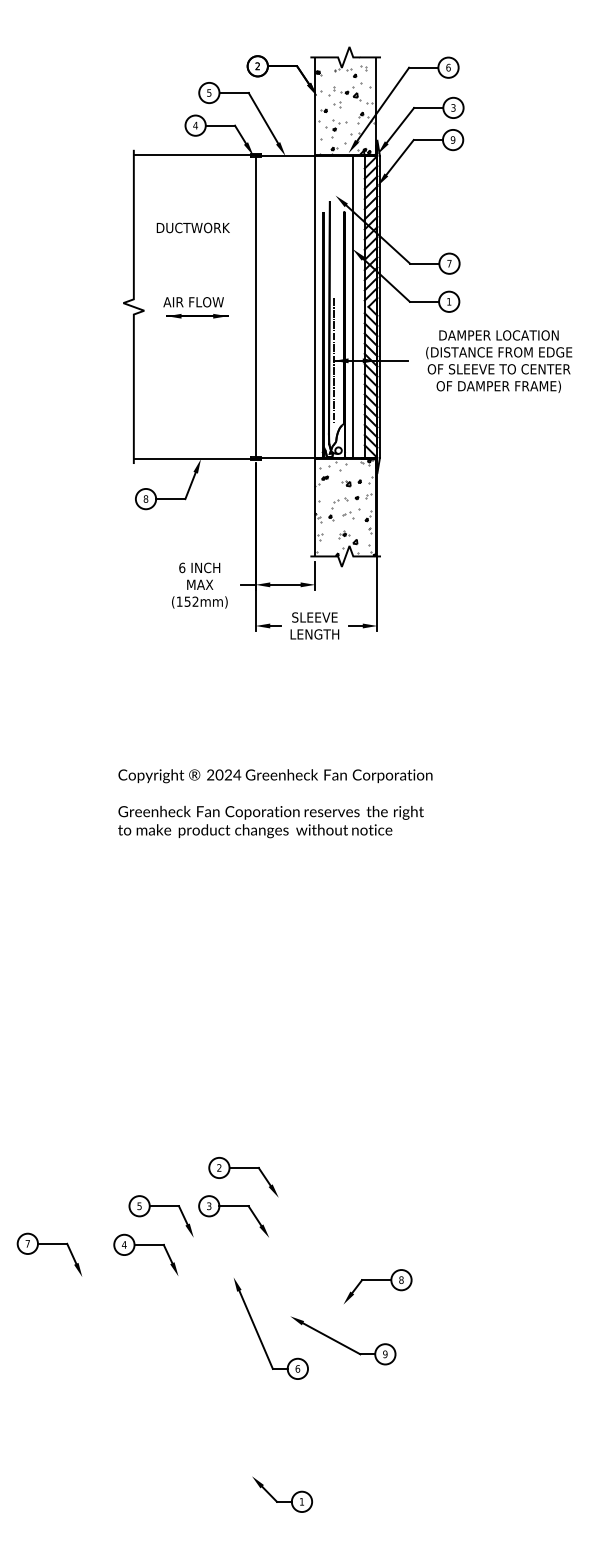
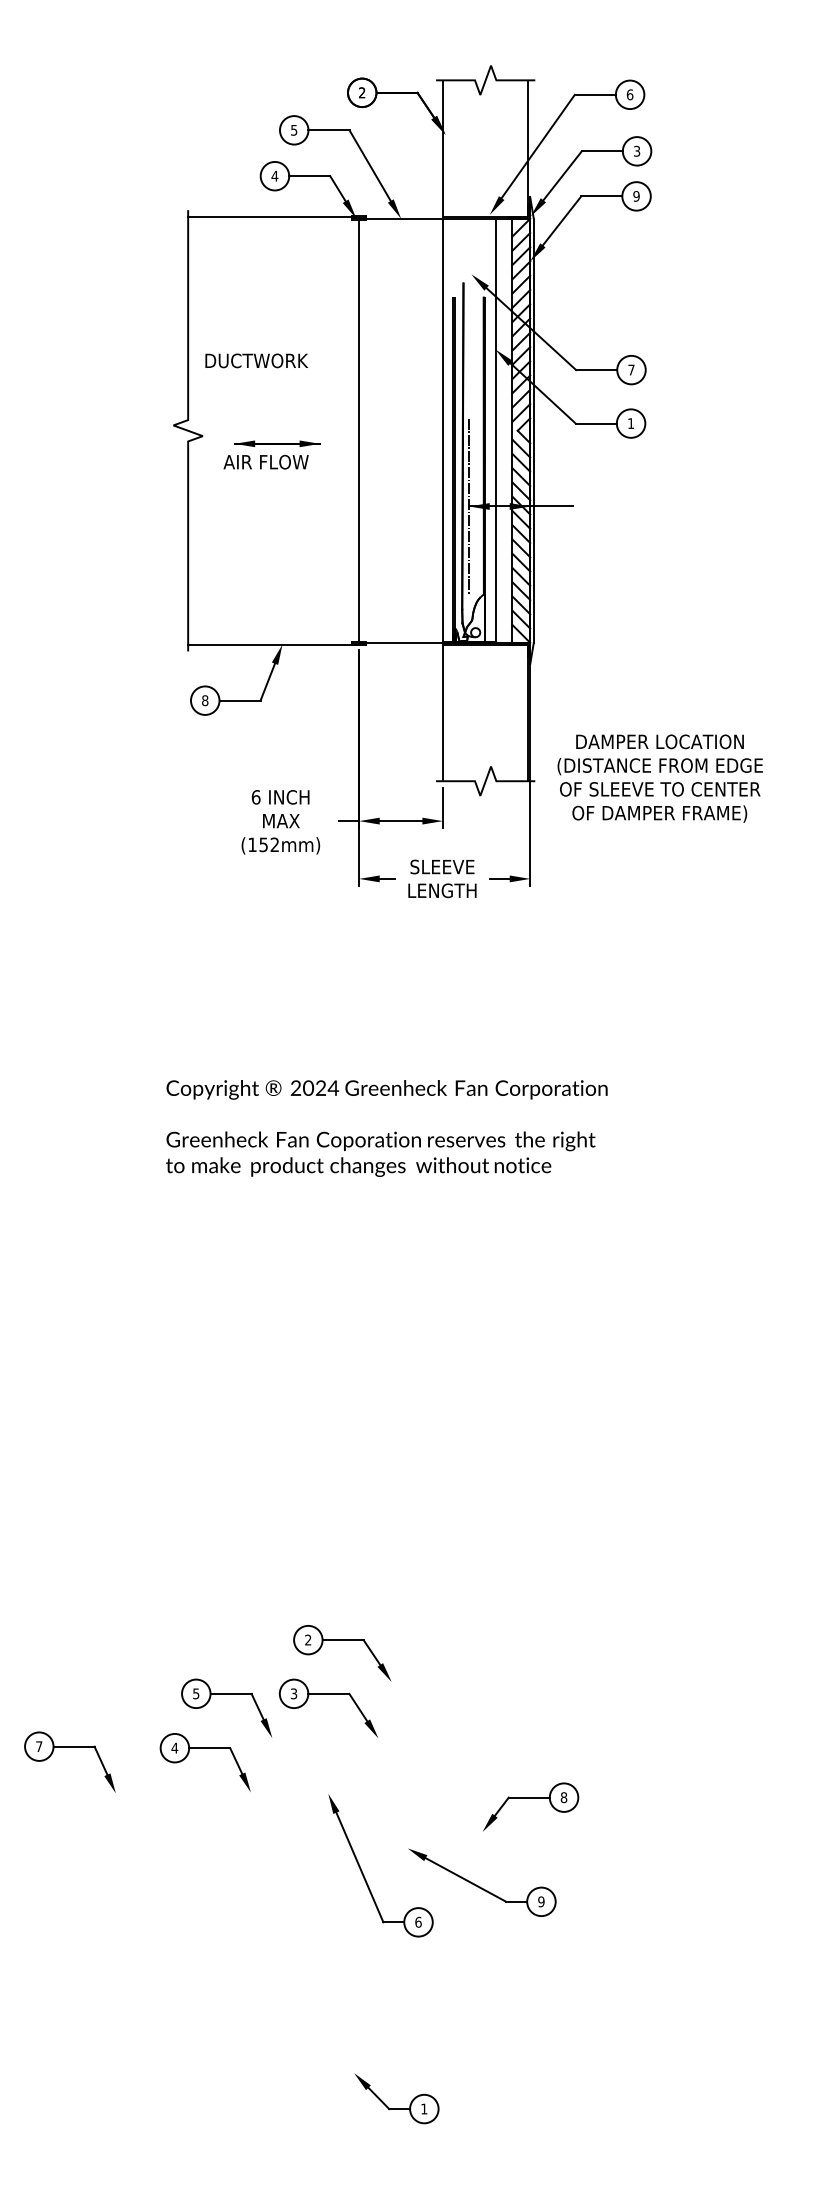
hatch: (345, 105) -> (485, 148), removed
text: (193, 227) -> (256, 360), moved
text: (193, 301) -> (265, 461), moved
text: (498, 361) -> (659, 778), moved
hatch: (345, 508) -> (485, 713), removed

